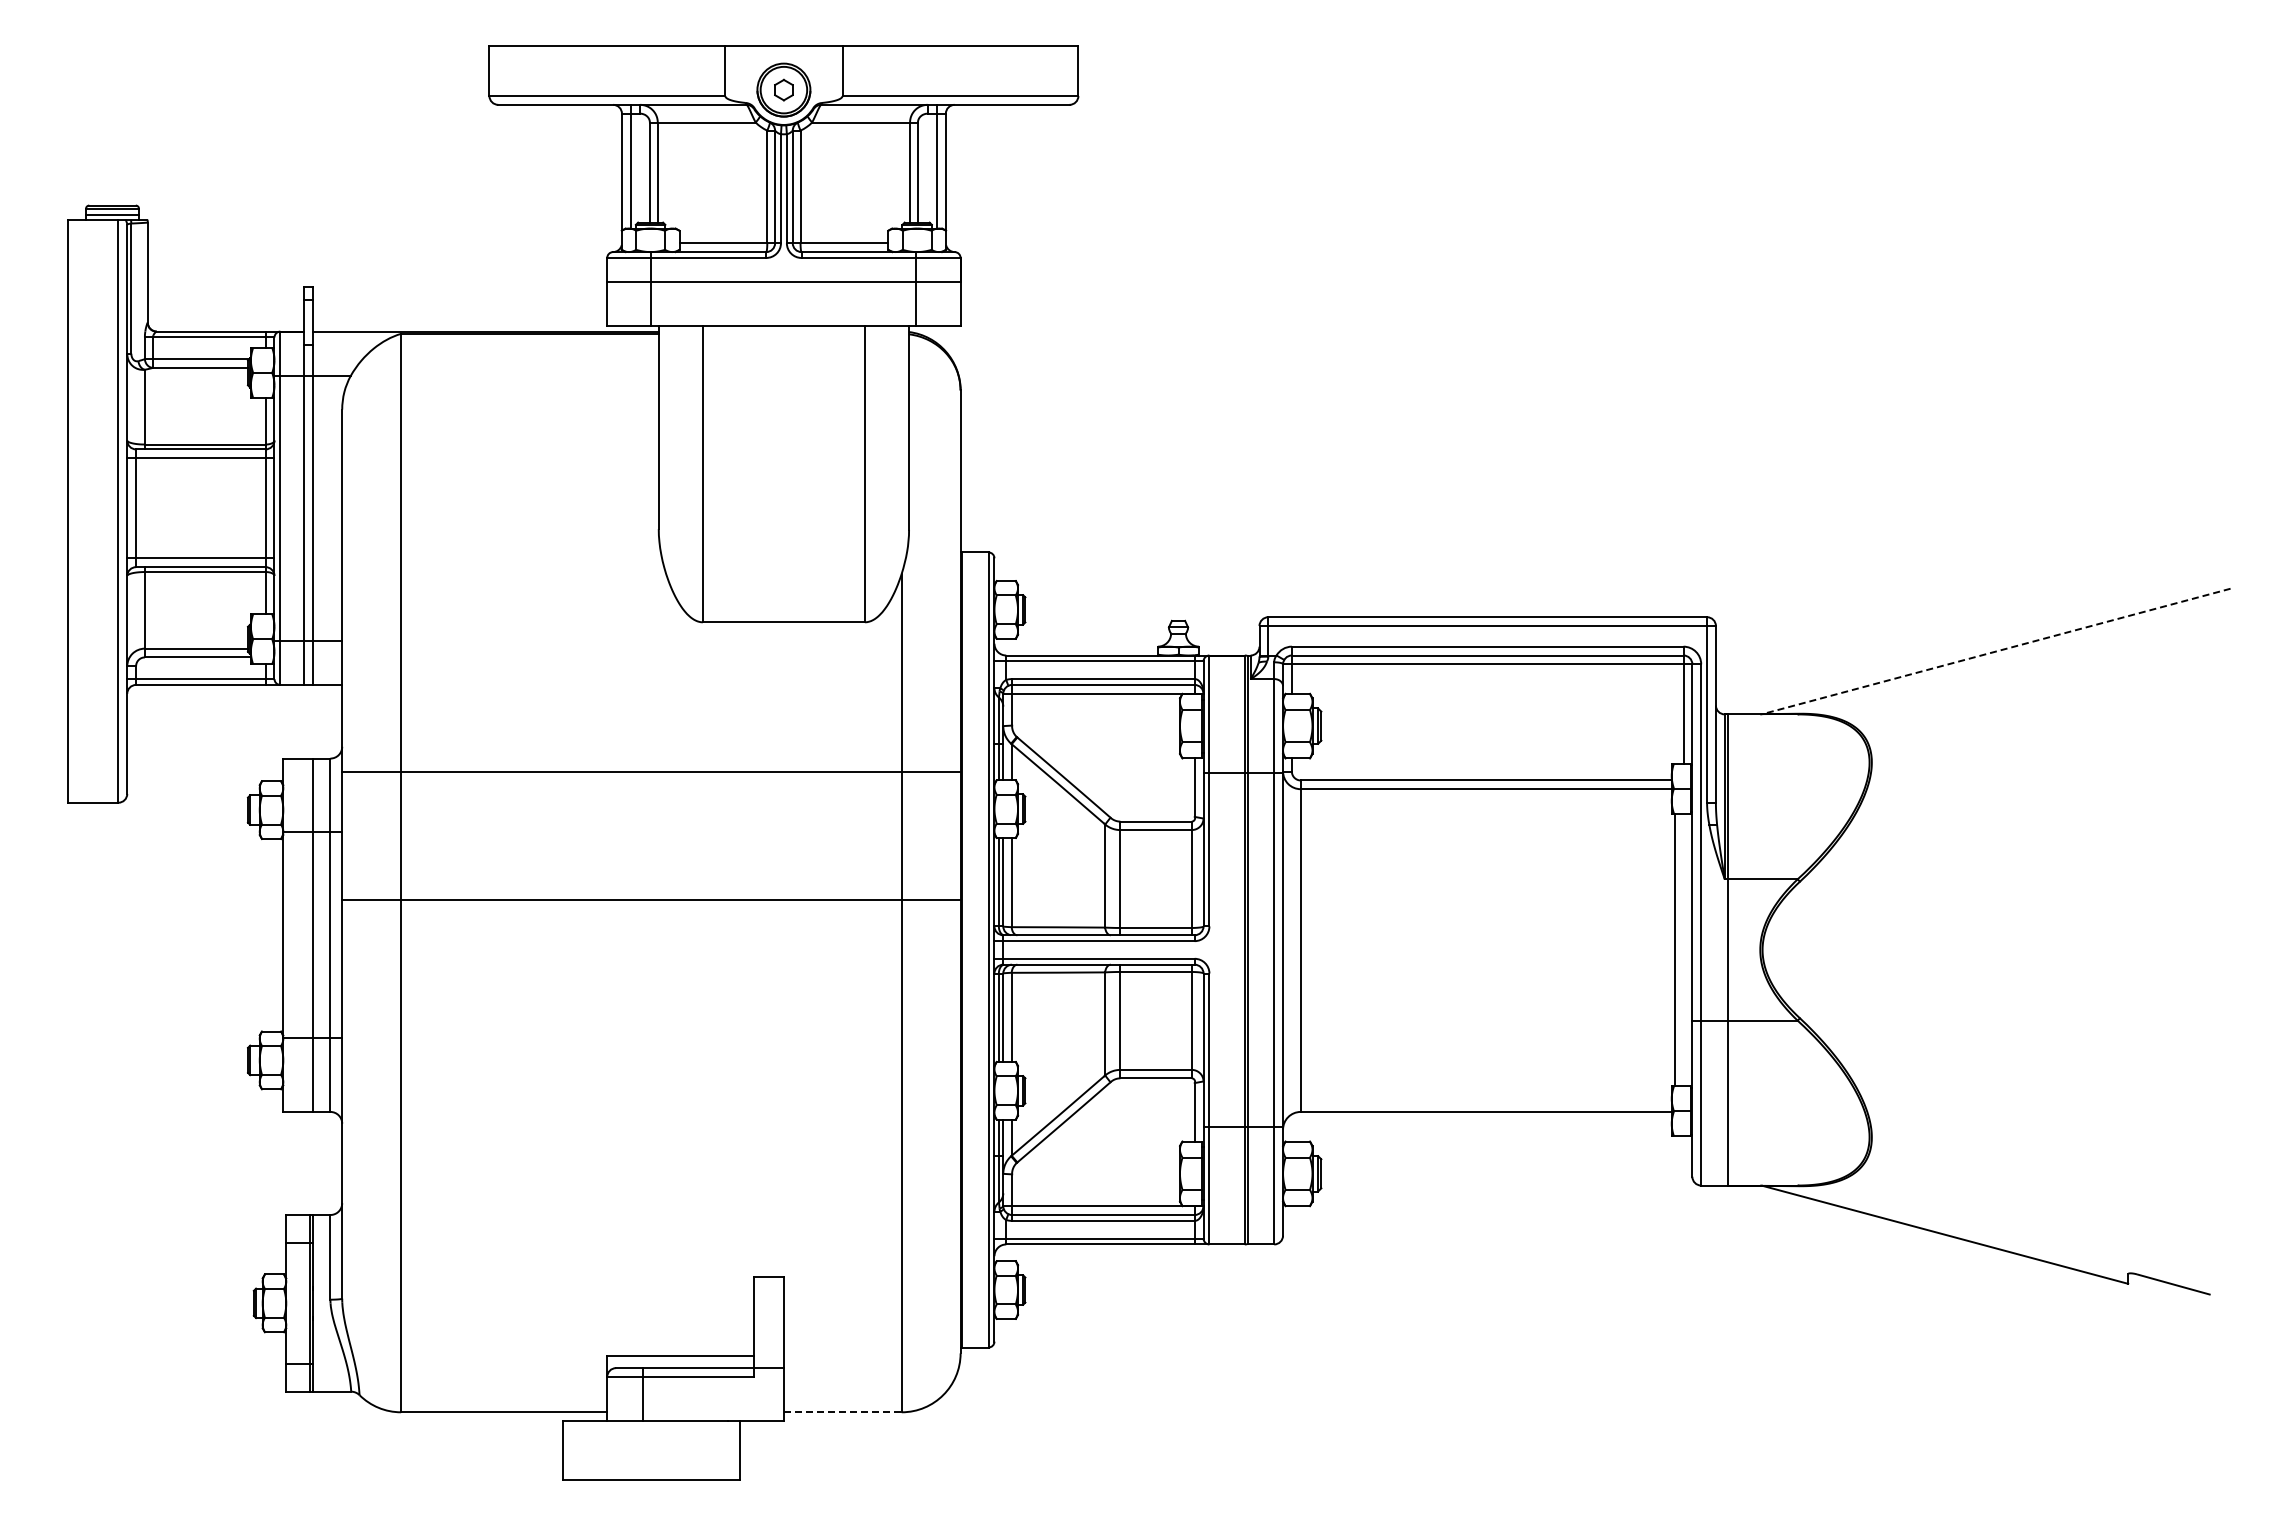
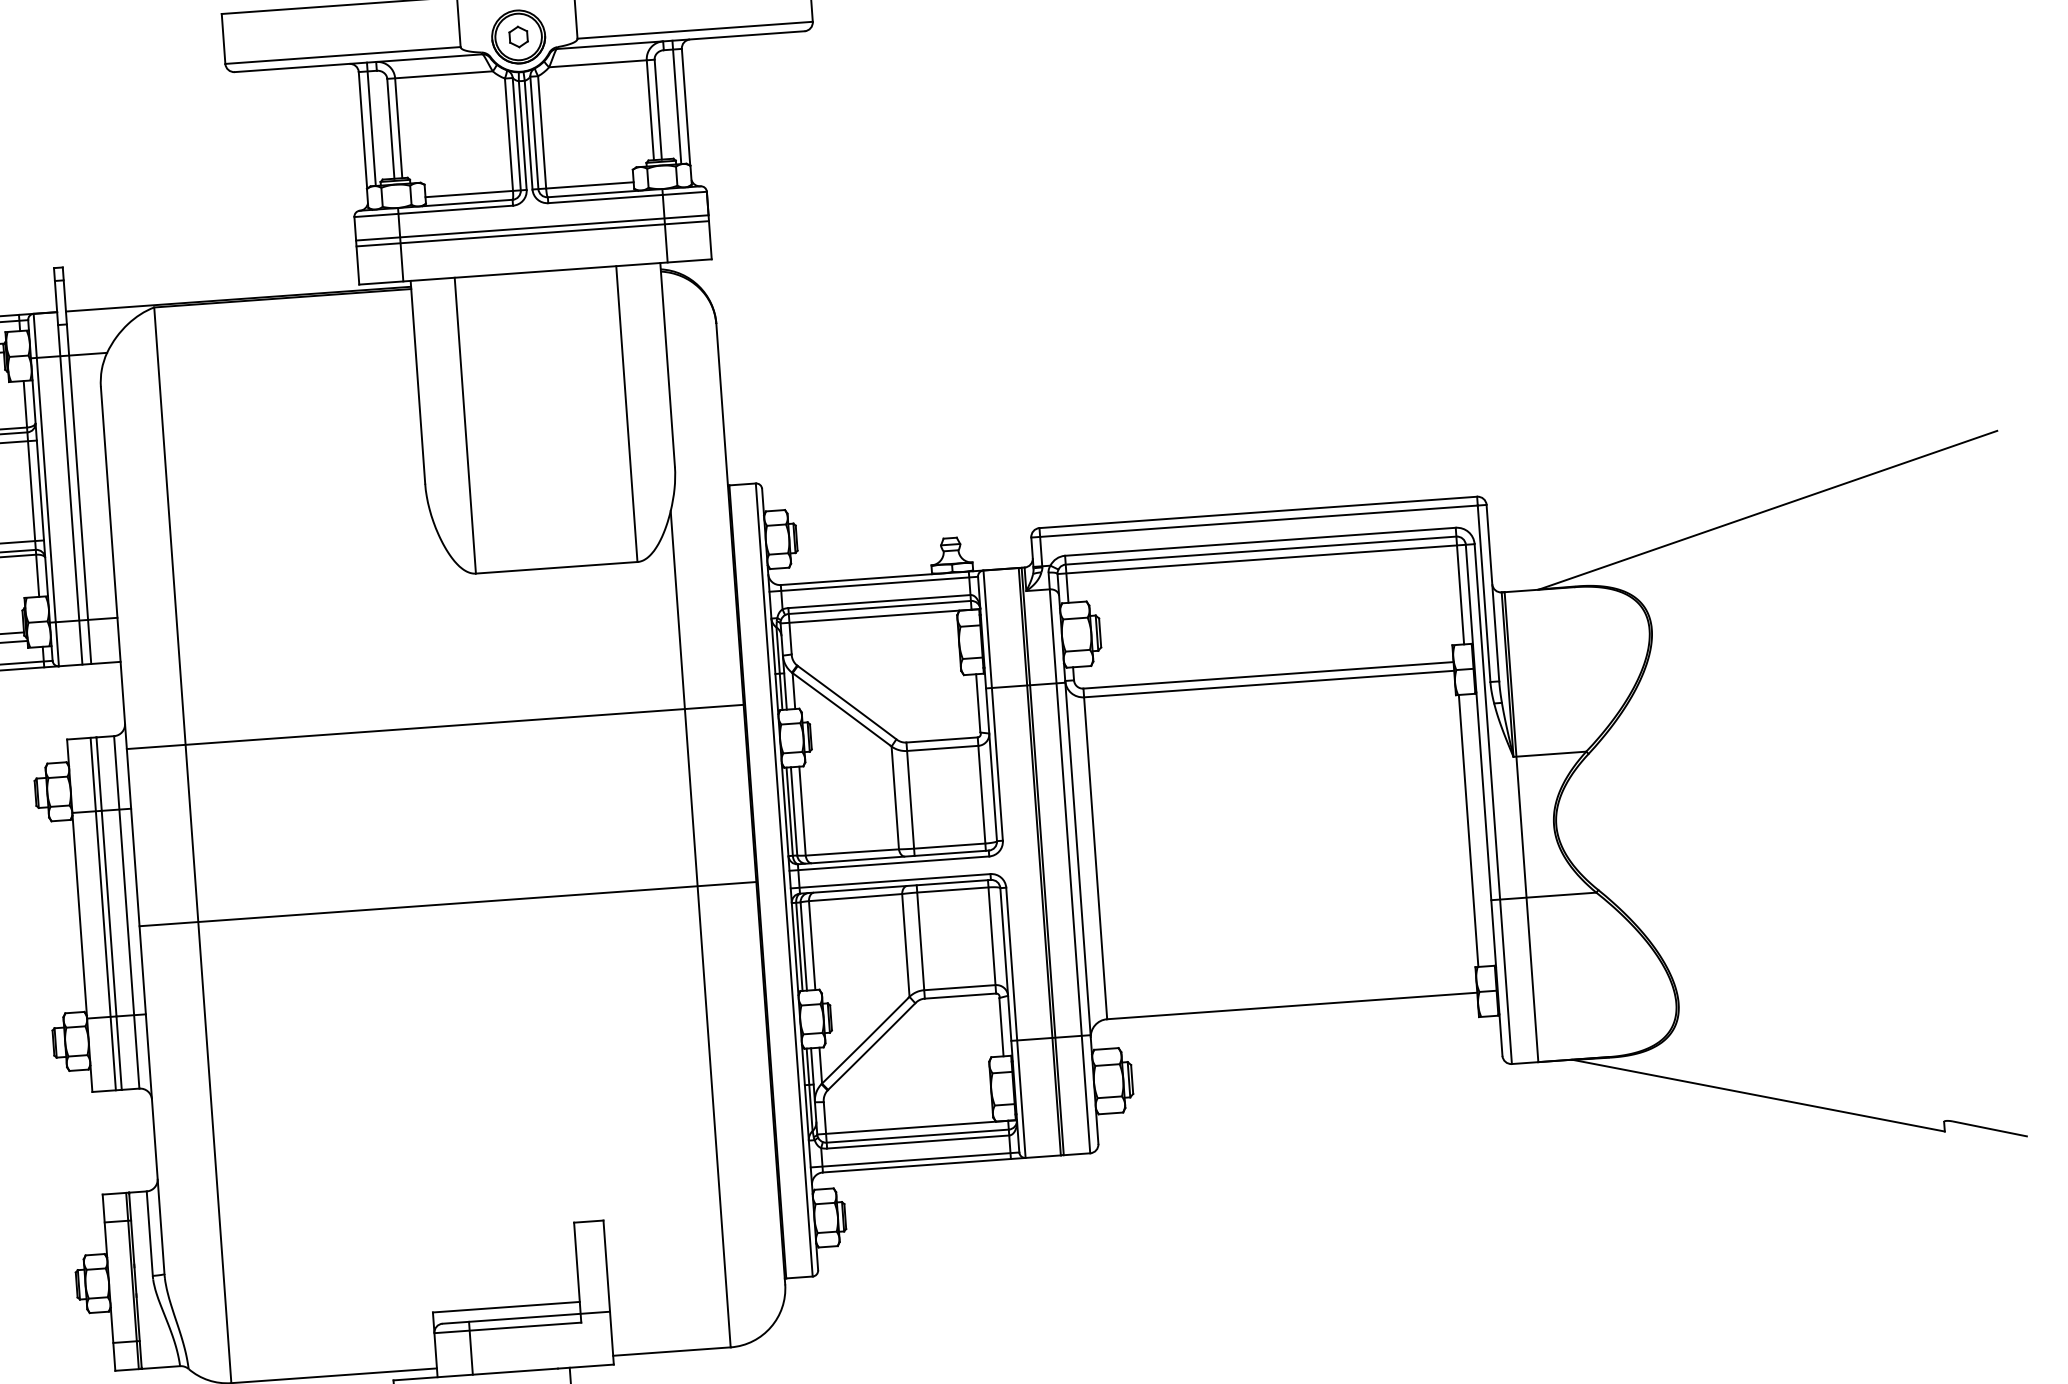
line: (783, 287) -> (532, 233), added
line: (1996, 651) -> (1768, 510), dashed -> solid
line: (651, 899) -> (448, 903), moved
line: (306, 934) -> (102, 913), added
line: (842, 1412) -> (671, 1351), dashed -> solid

